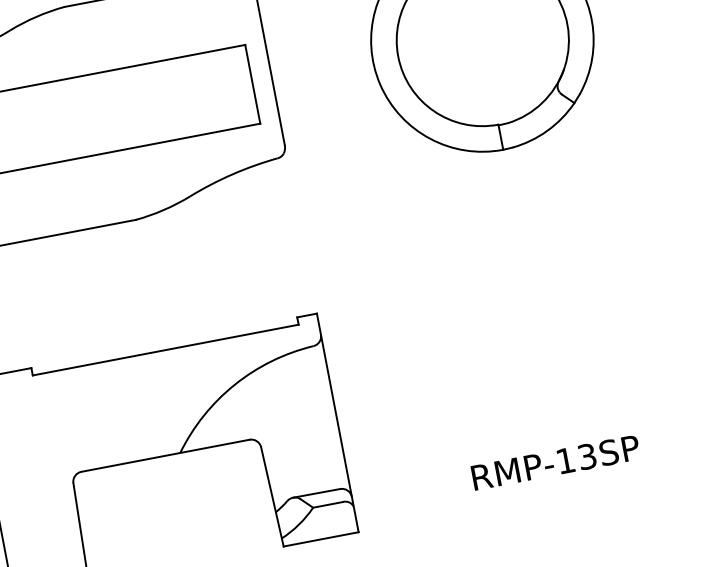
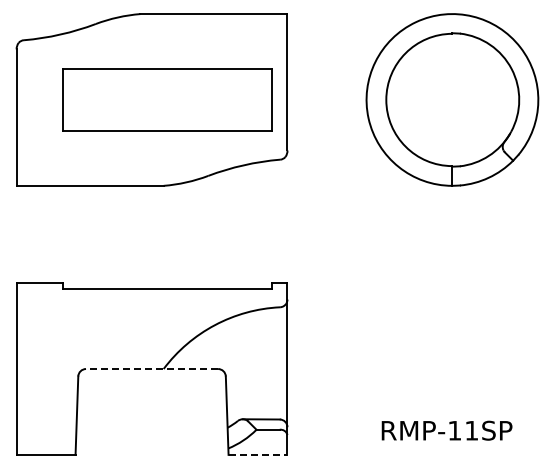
line: (164, 456) -> (151, 369), solid -> dashed
text: (586, 456) -> (471, 430), RMP-13SP -> RMP-11SP
line: (321, 538) -> (258, 454), solid -> dashed

